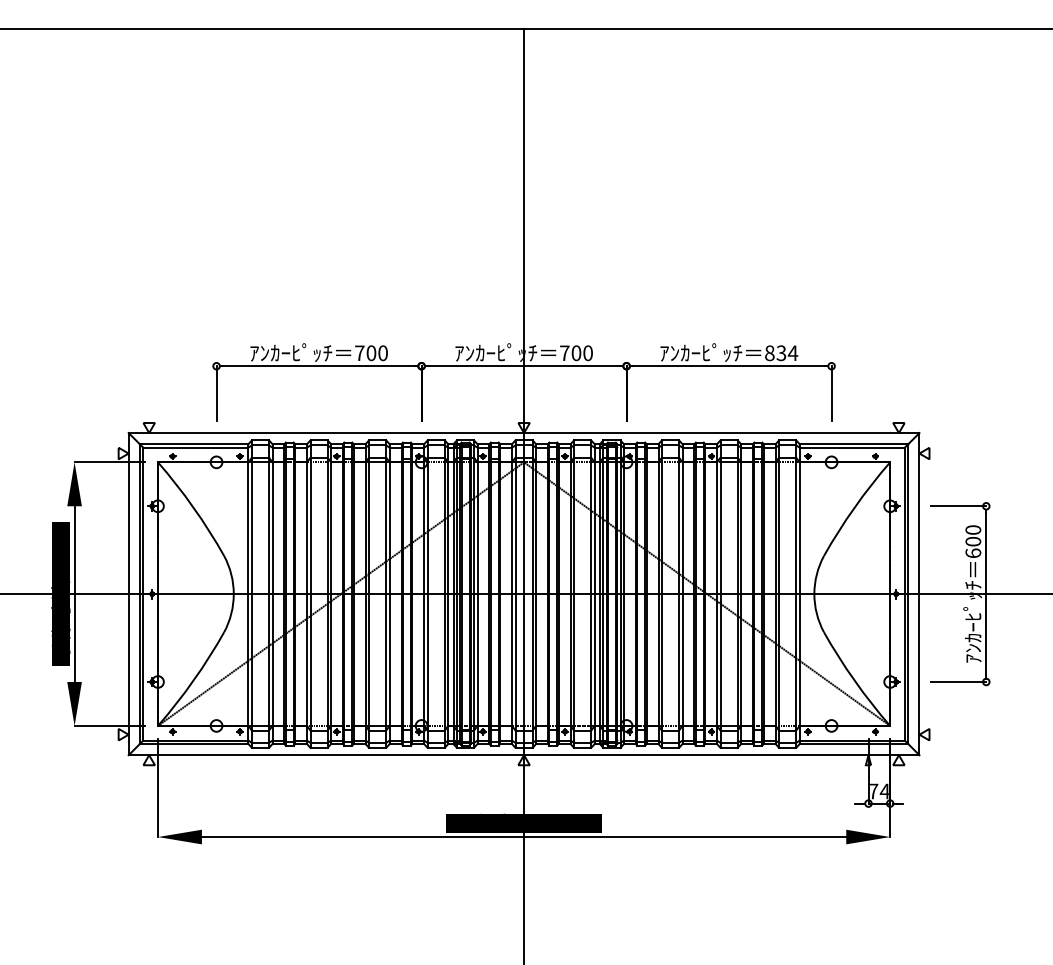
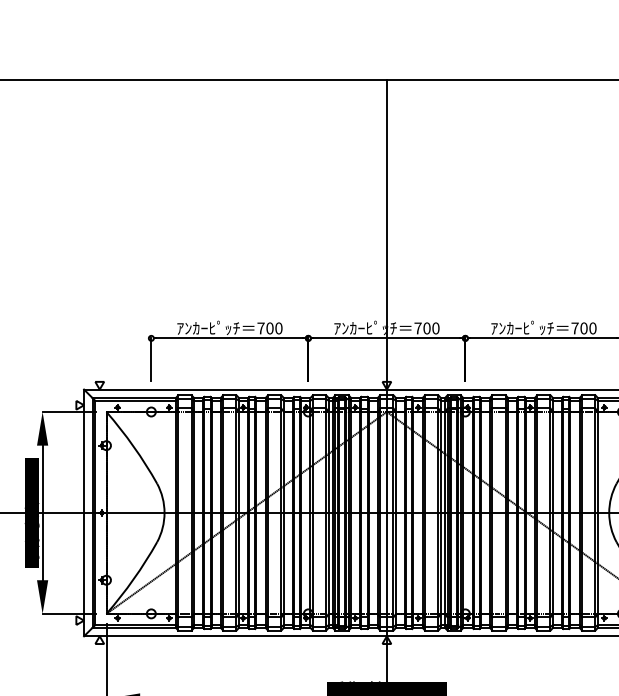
text: (781, 353) -> (584, 328), 834 -> 700

